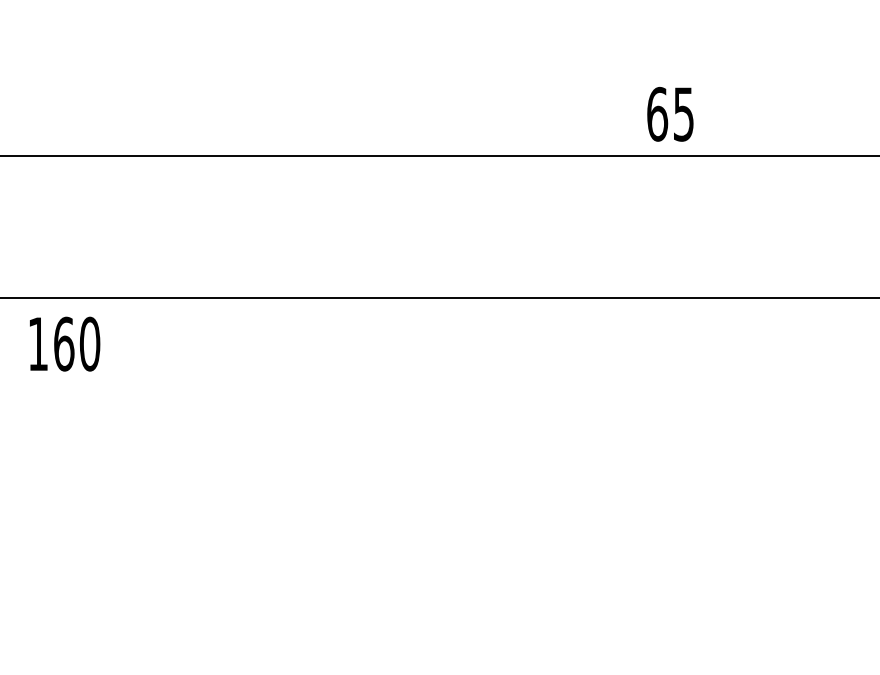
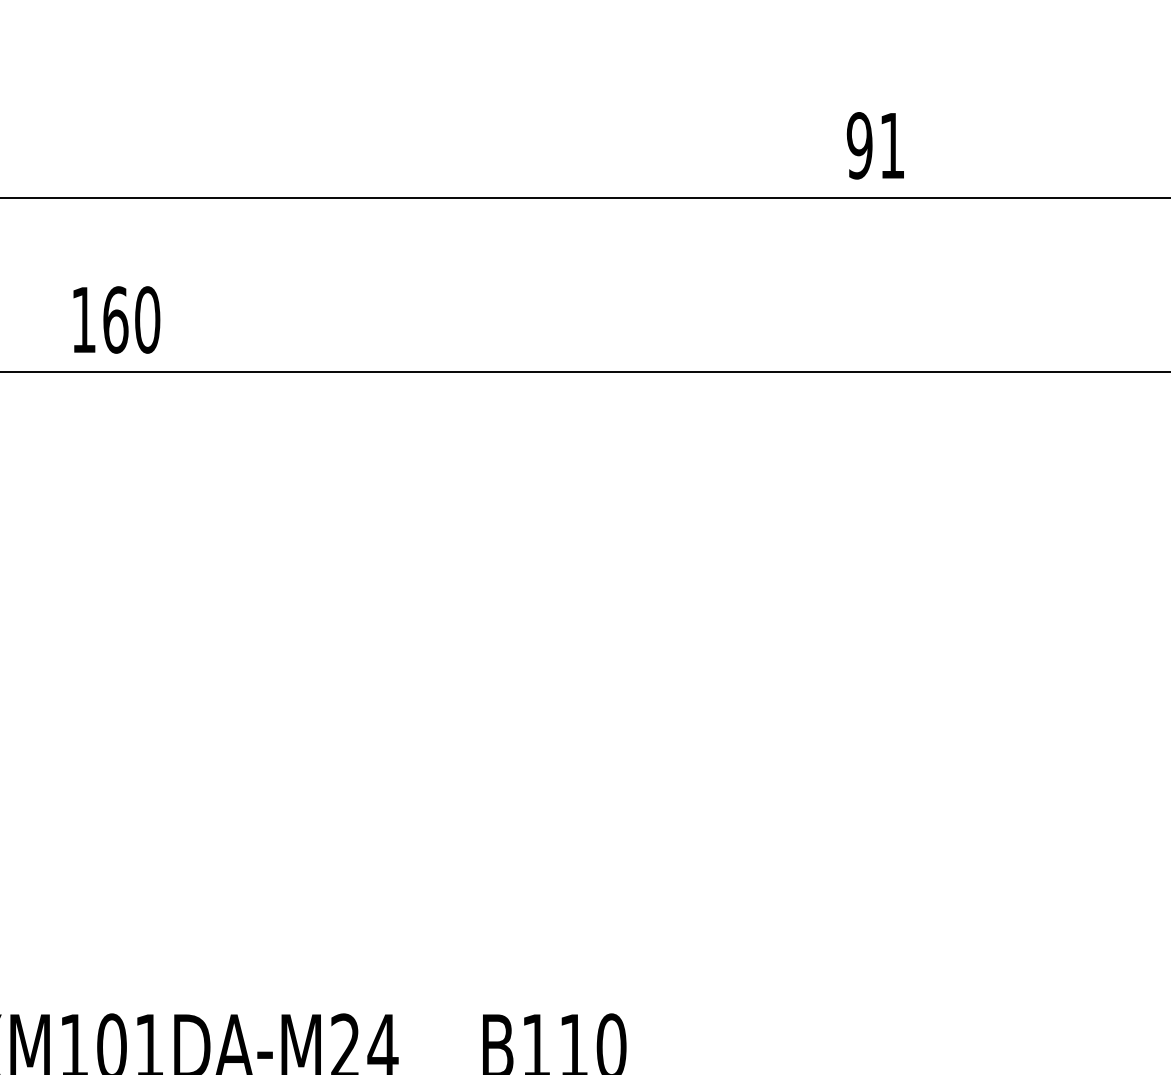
text: (670, 114) -> (875, 145), 65 -> 91
text: (64, 343) -> (116, 319), moved

